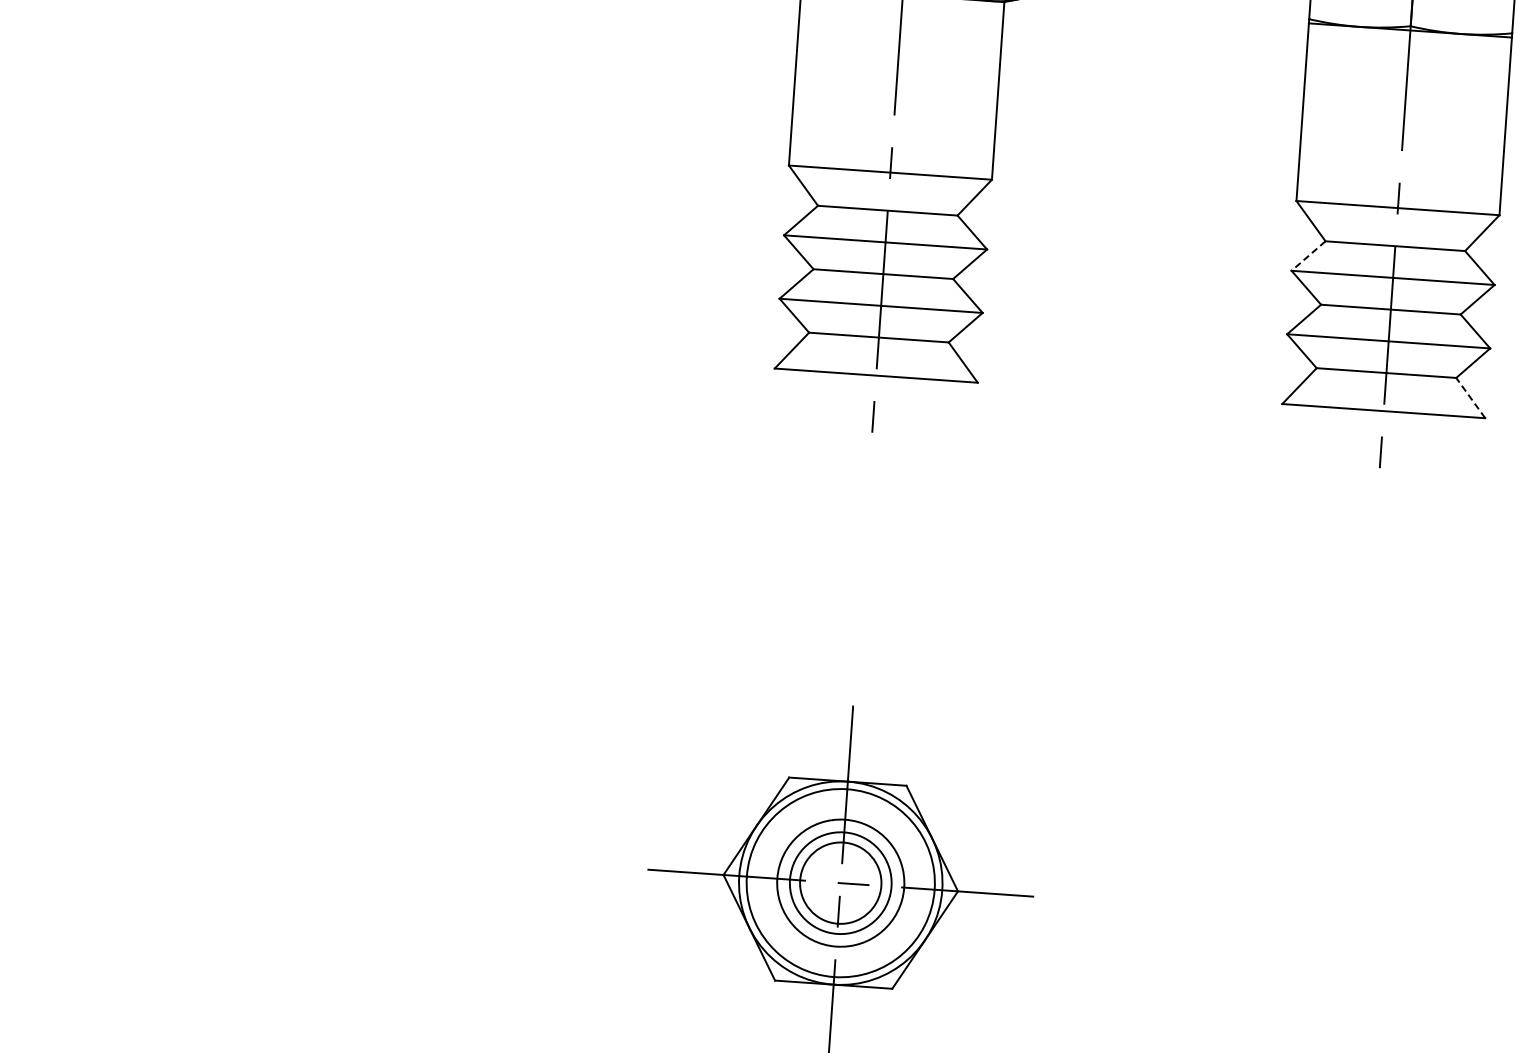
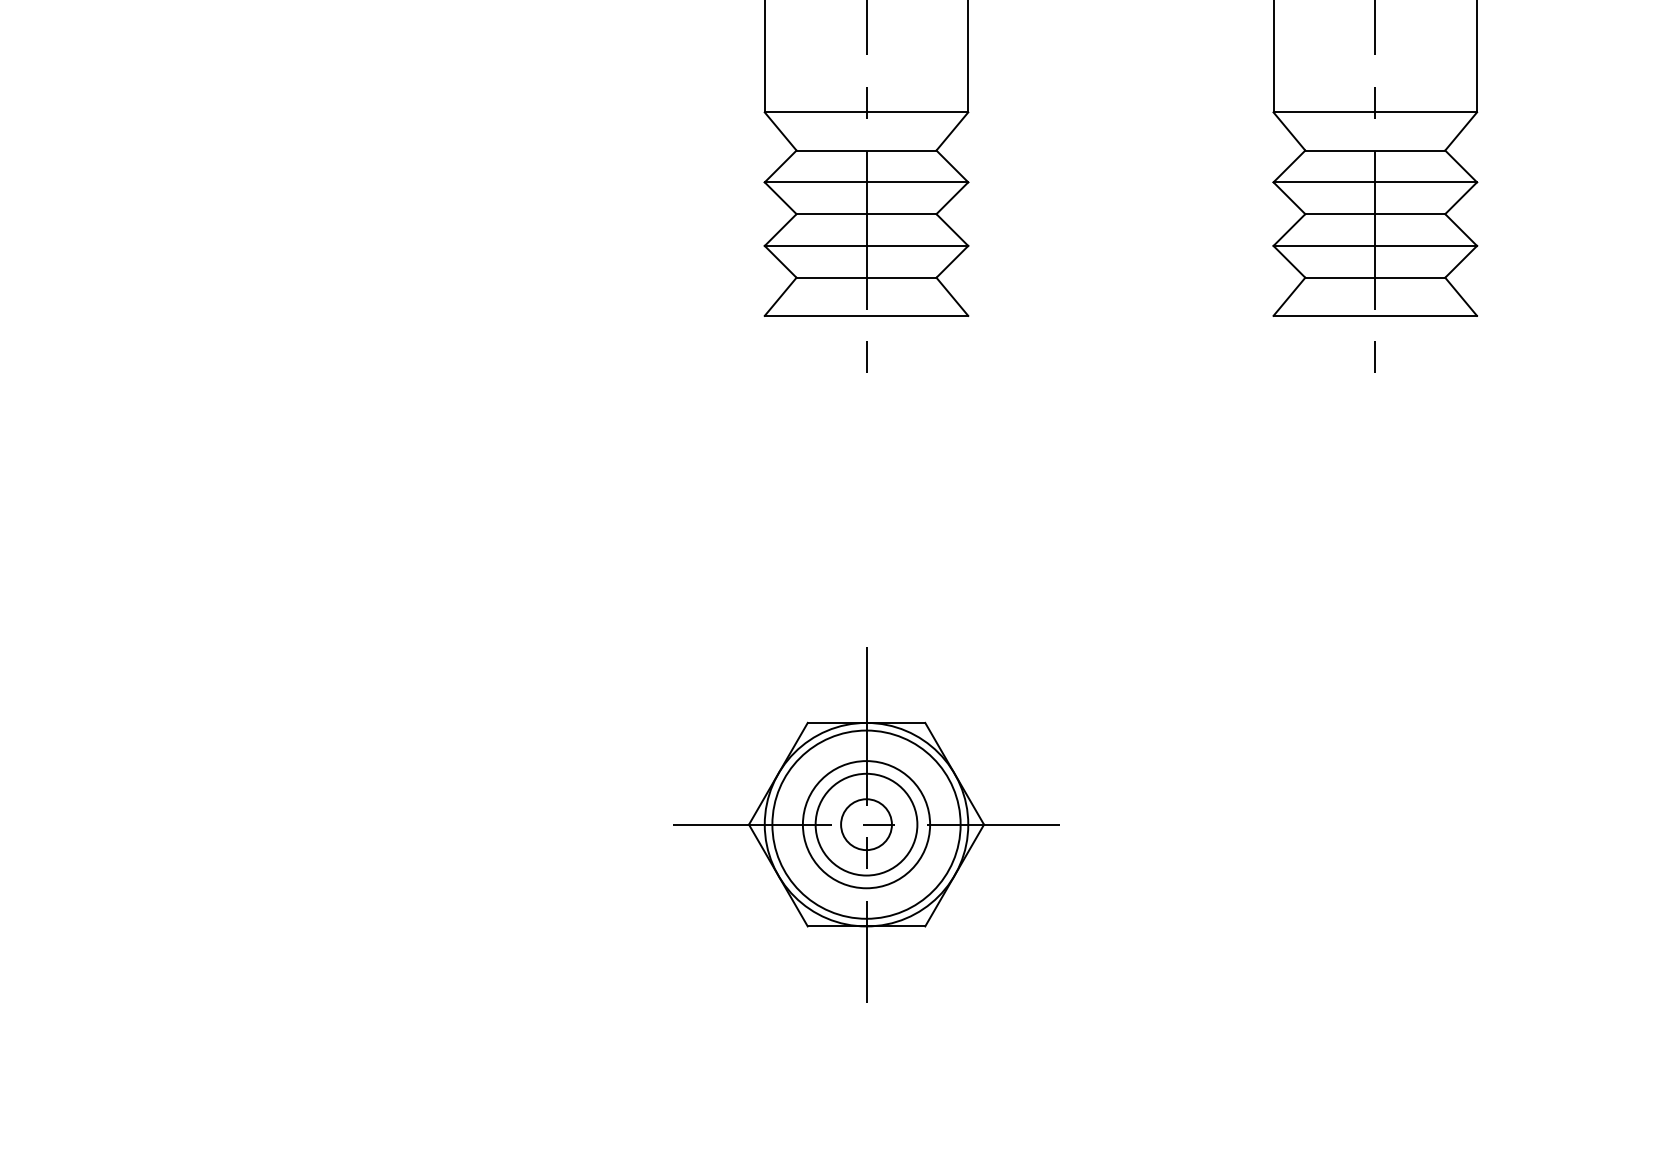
line: (1308, 256) -> (1289, 166), dashed -> solid
line: (1471, 397) -> (1461, 296), dashed -> solid
circle: (840, 882) -> (866, 824), size x0.62

